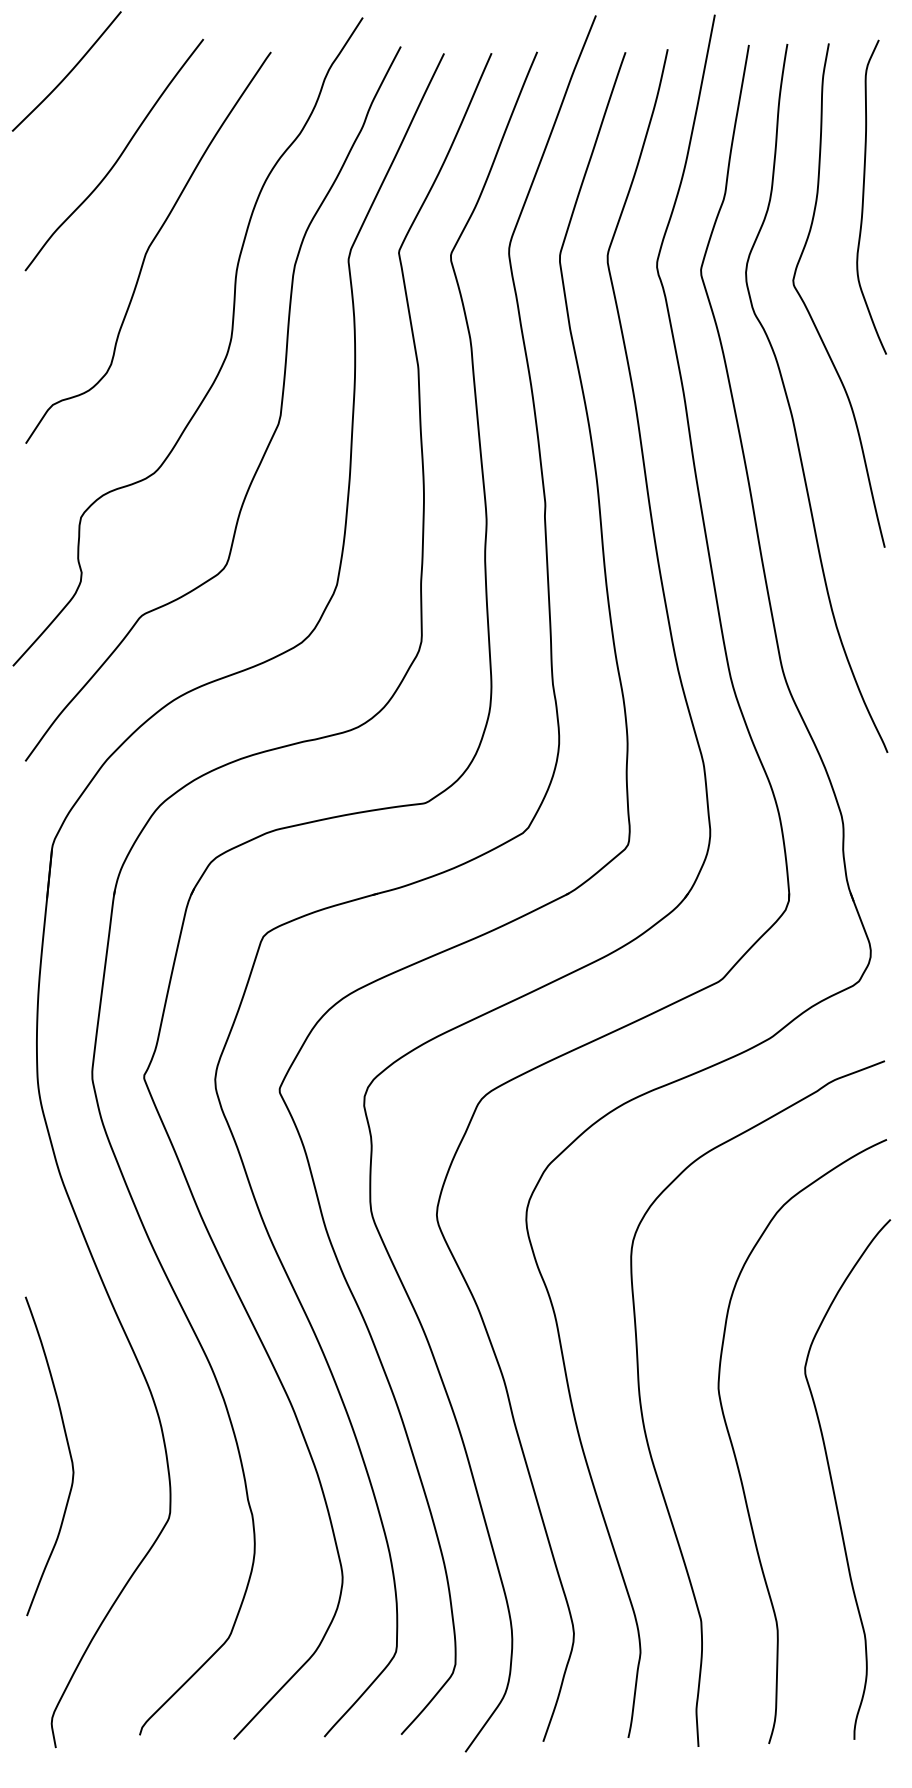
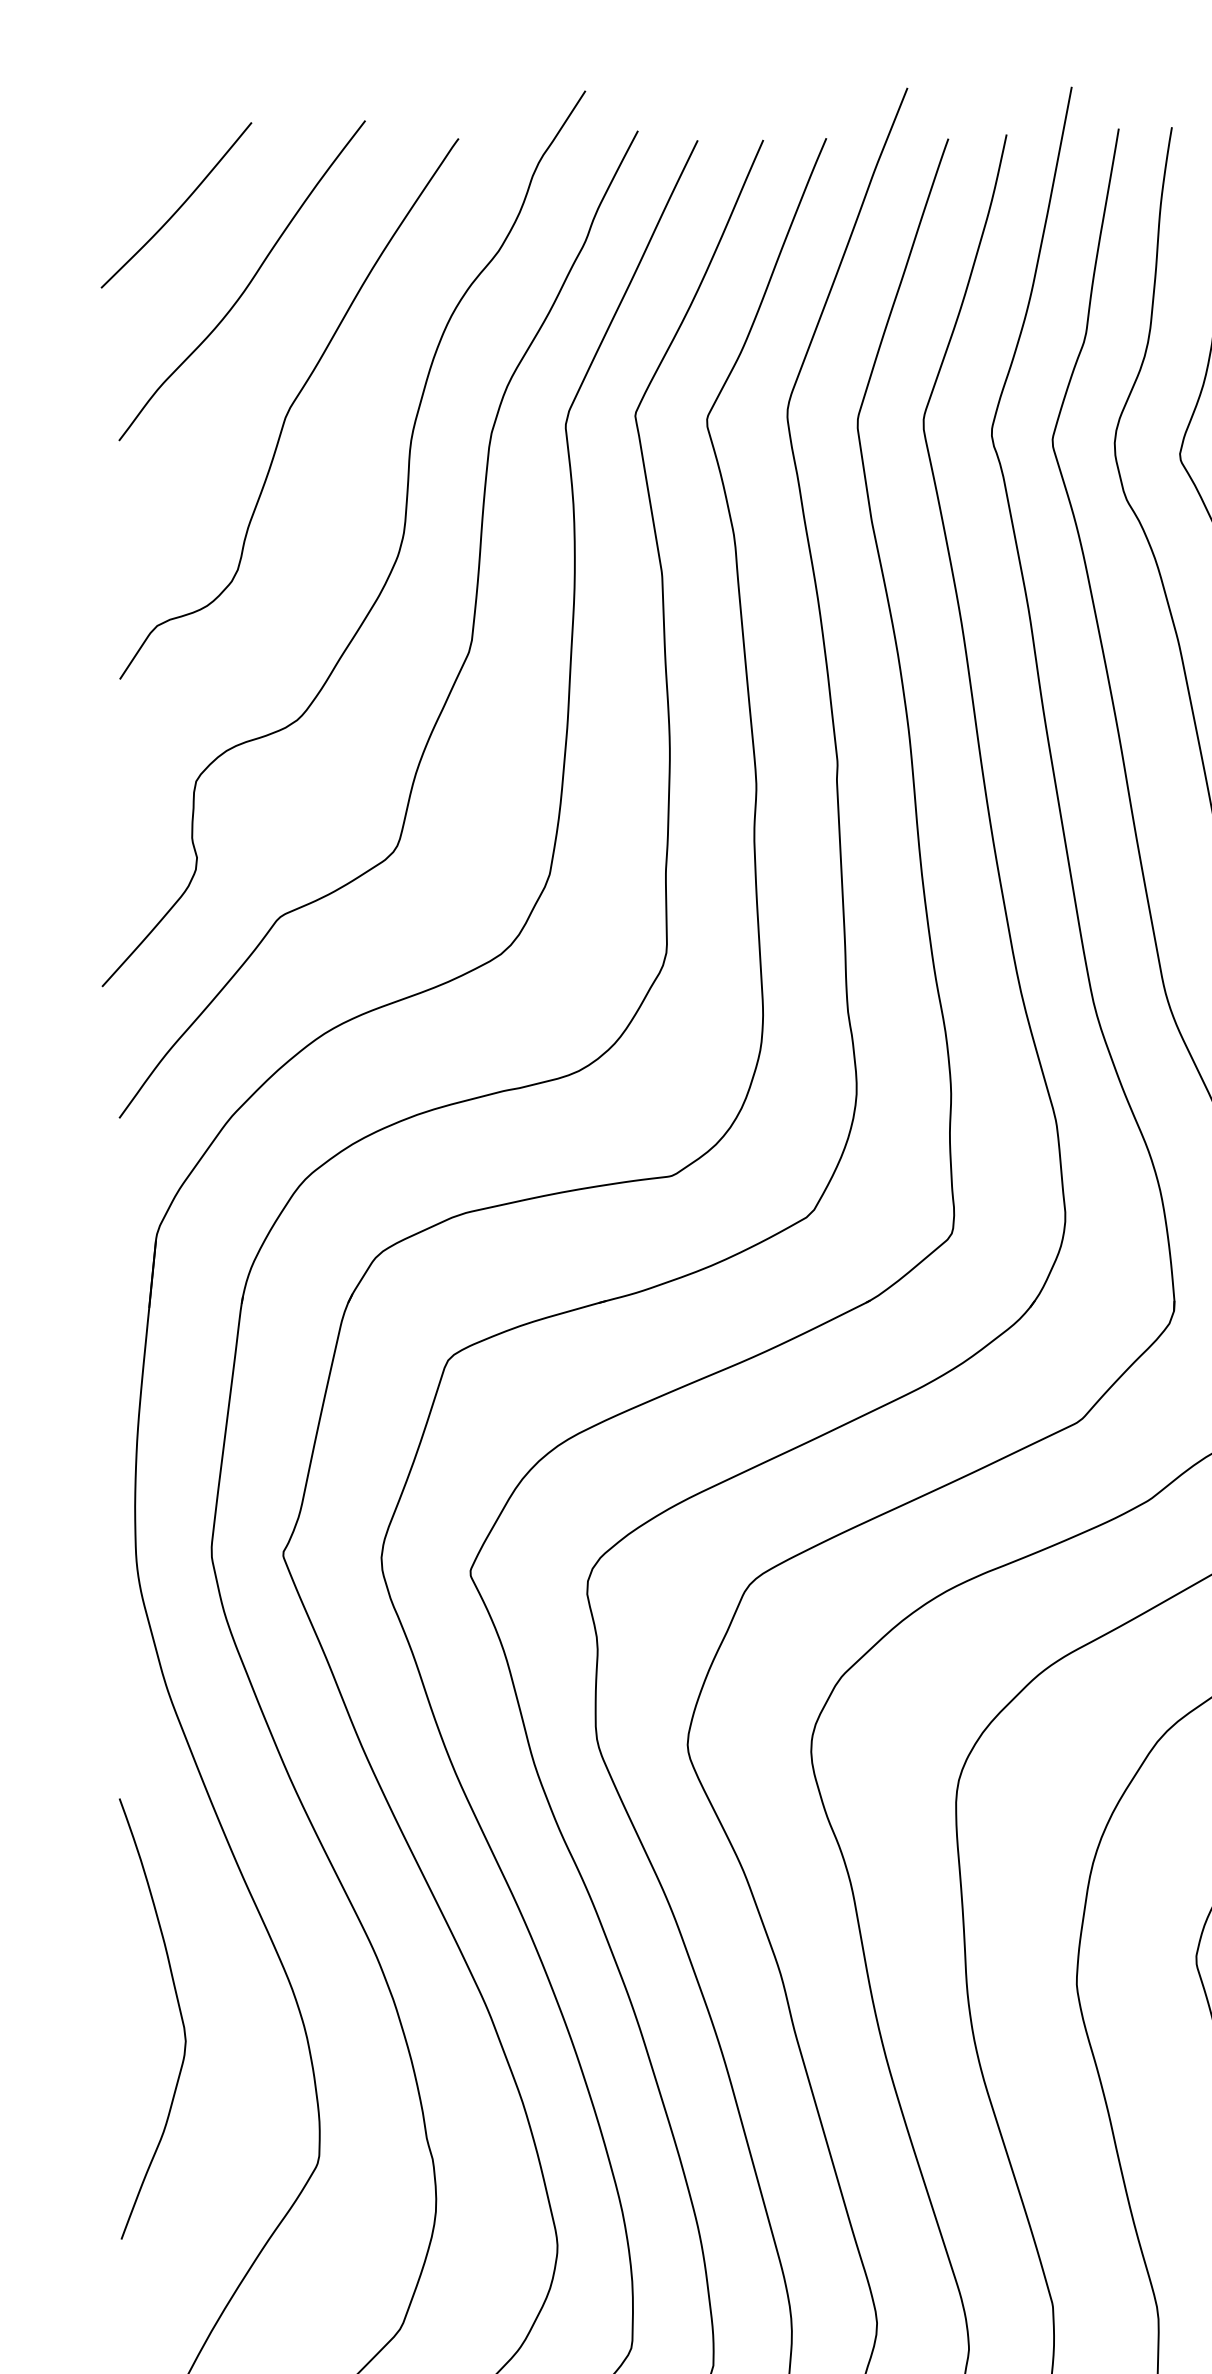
curve: (68, 72) -> (178, 206), moved
curve: (68, 1451) -> (178, 2012), moved

